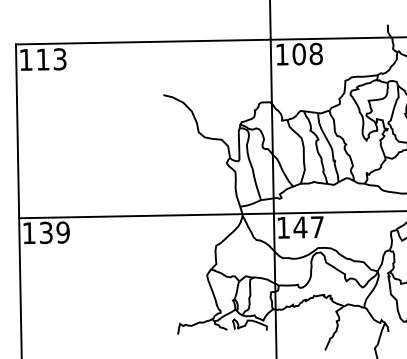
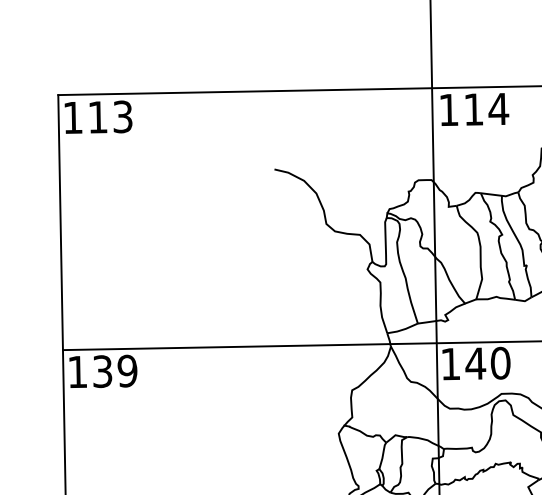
text: (307, 53) -> (486, 108), 108 -> 114
text: (317, 227) -> (500, 363), 147 -> 140

